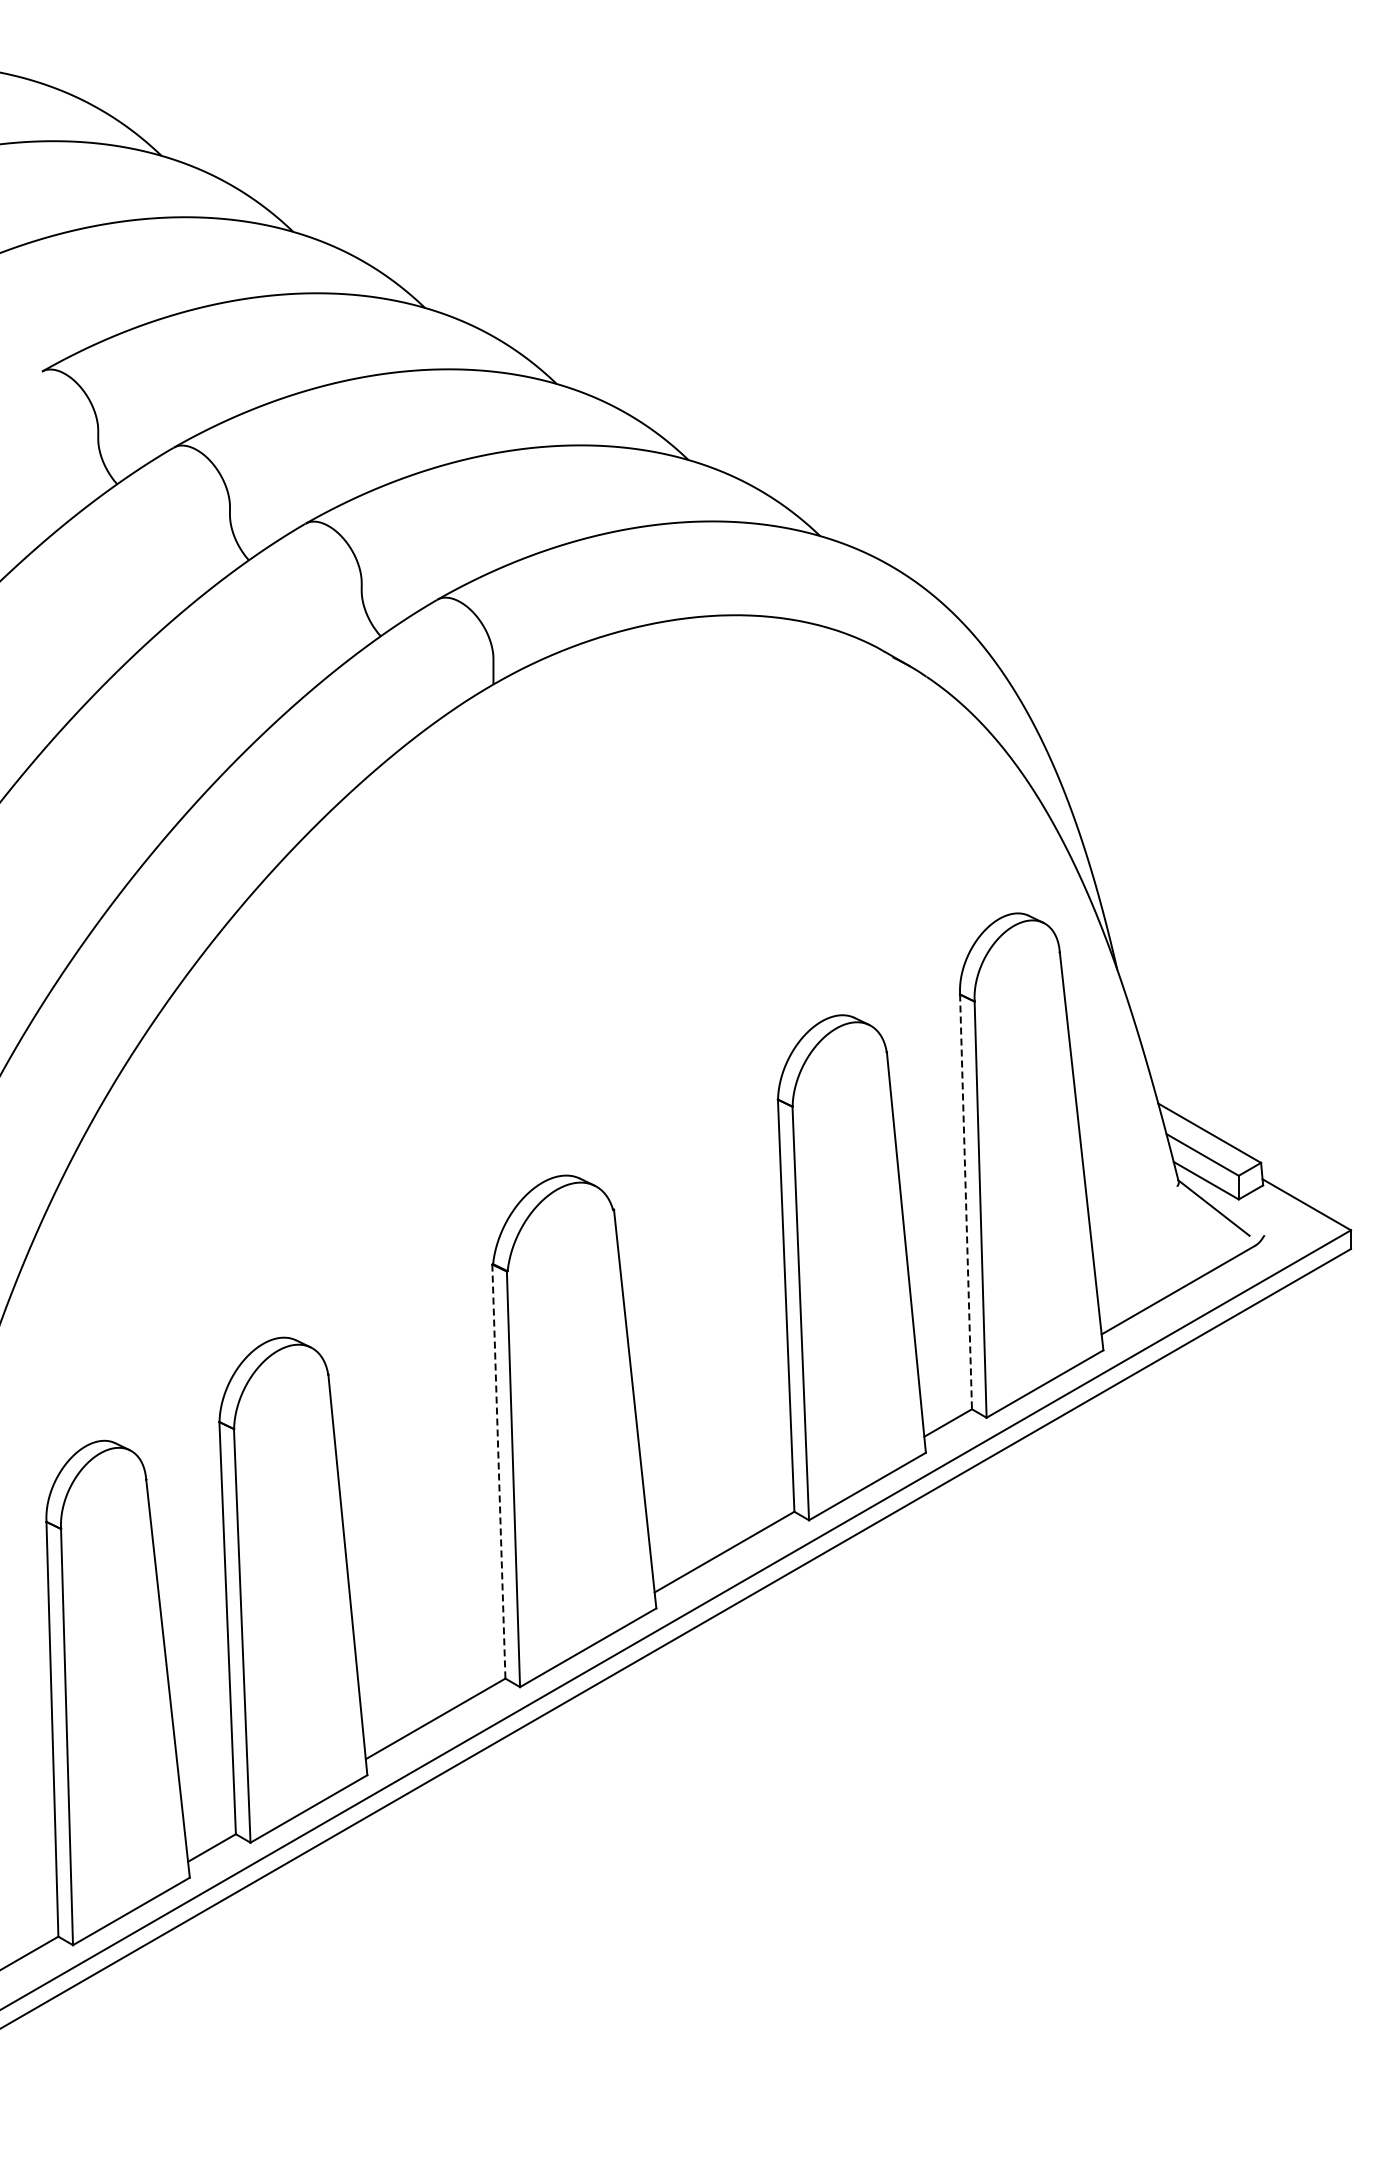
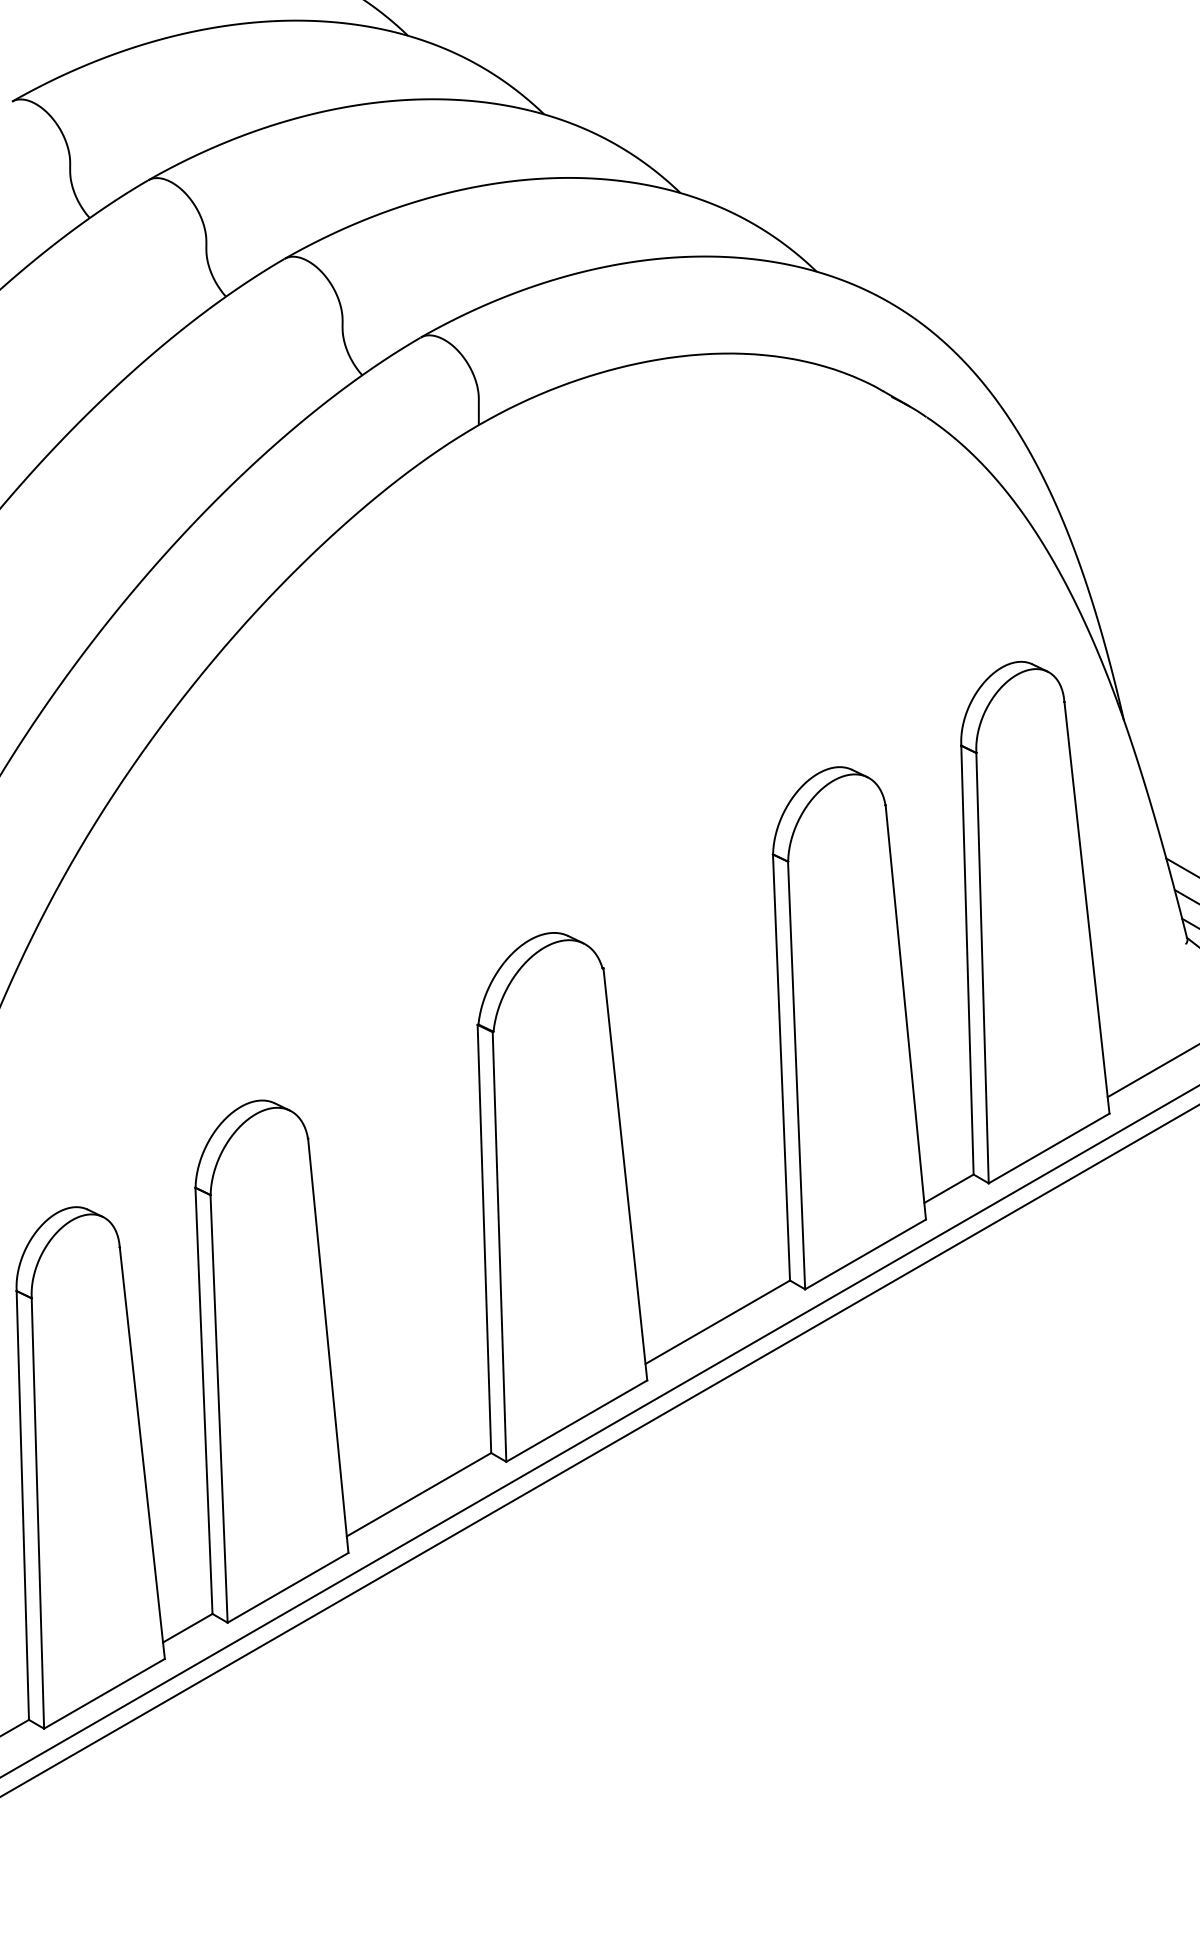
line: (966, 1202) -> (967, 960), dashed -> solid
line: (498, 1472) -> (484, 1239), dashed -> solid

